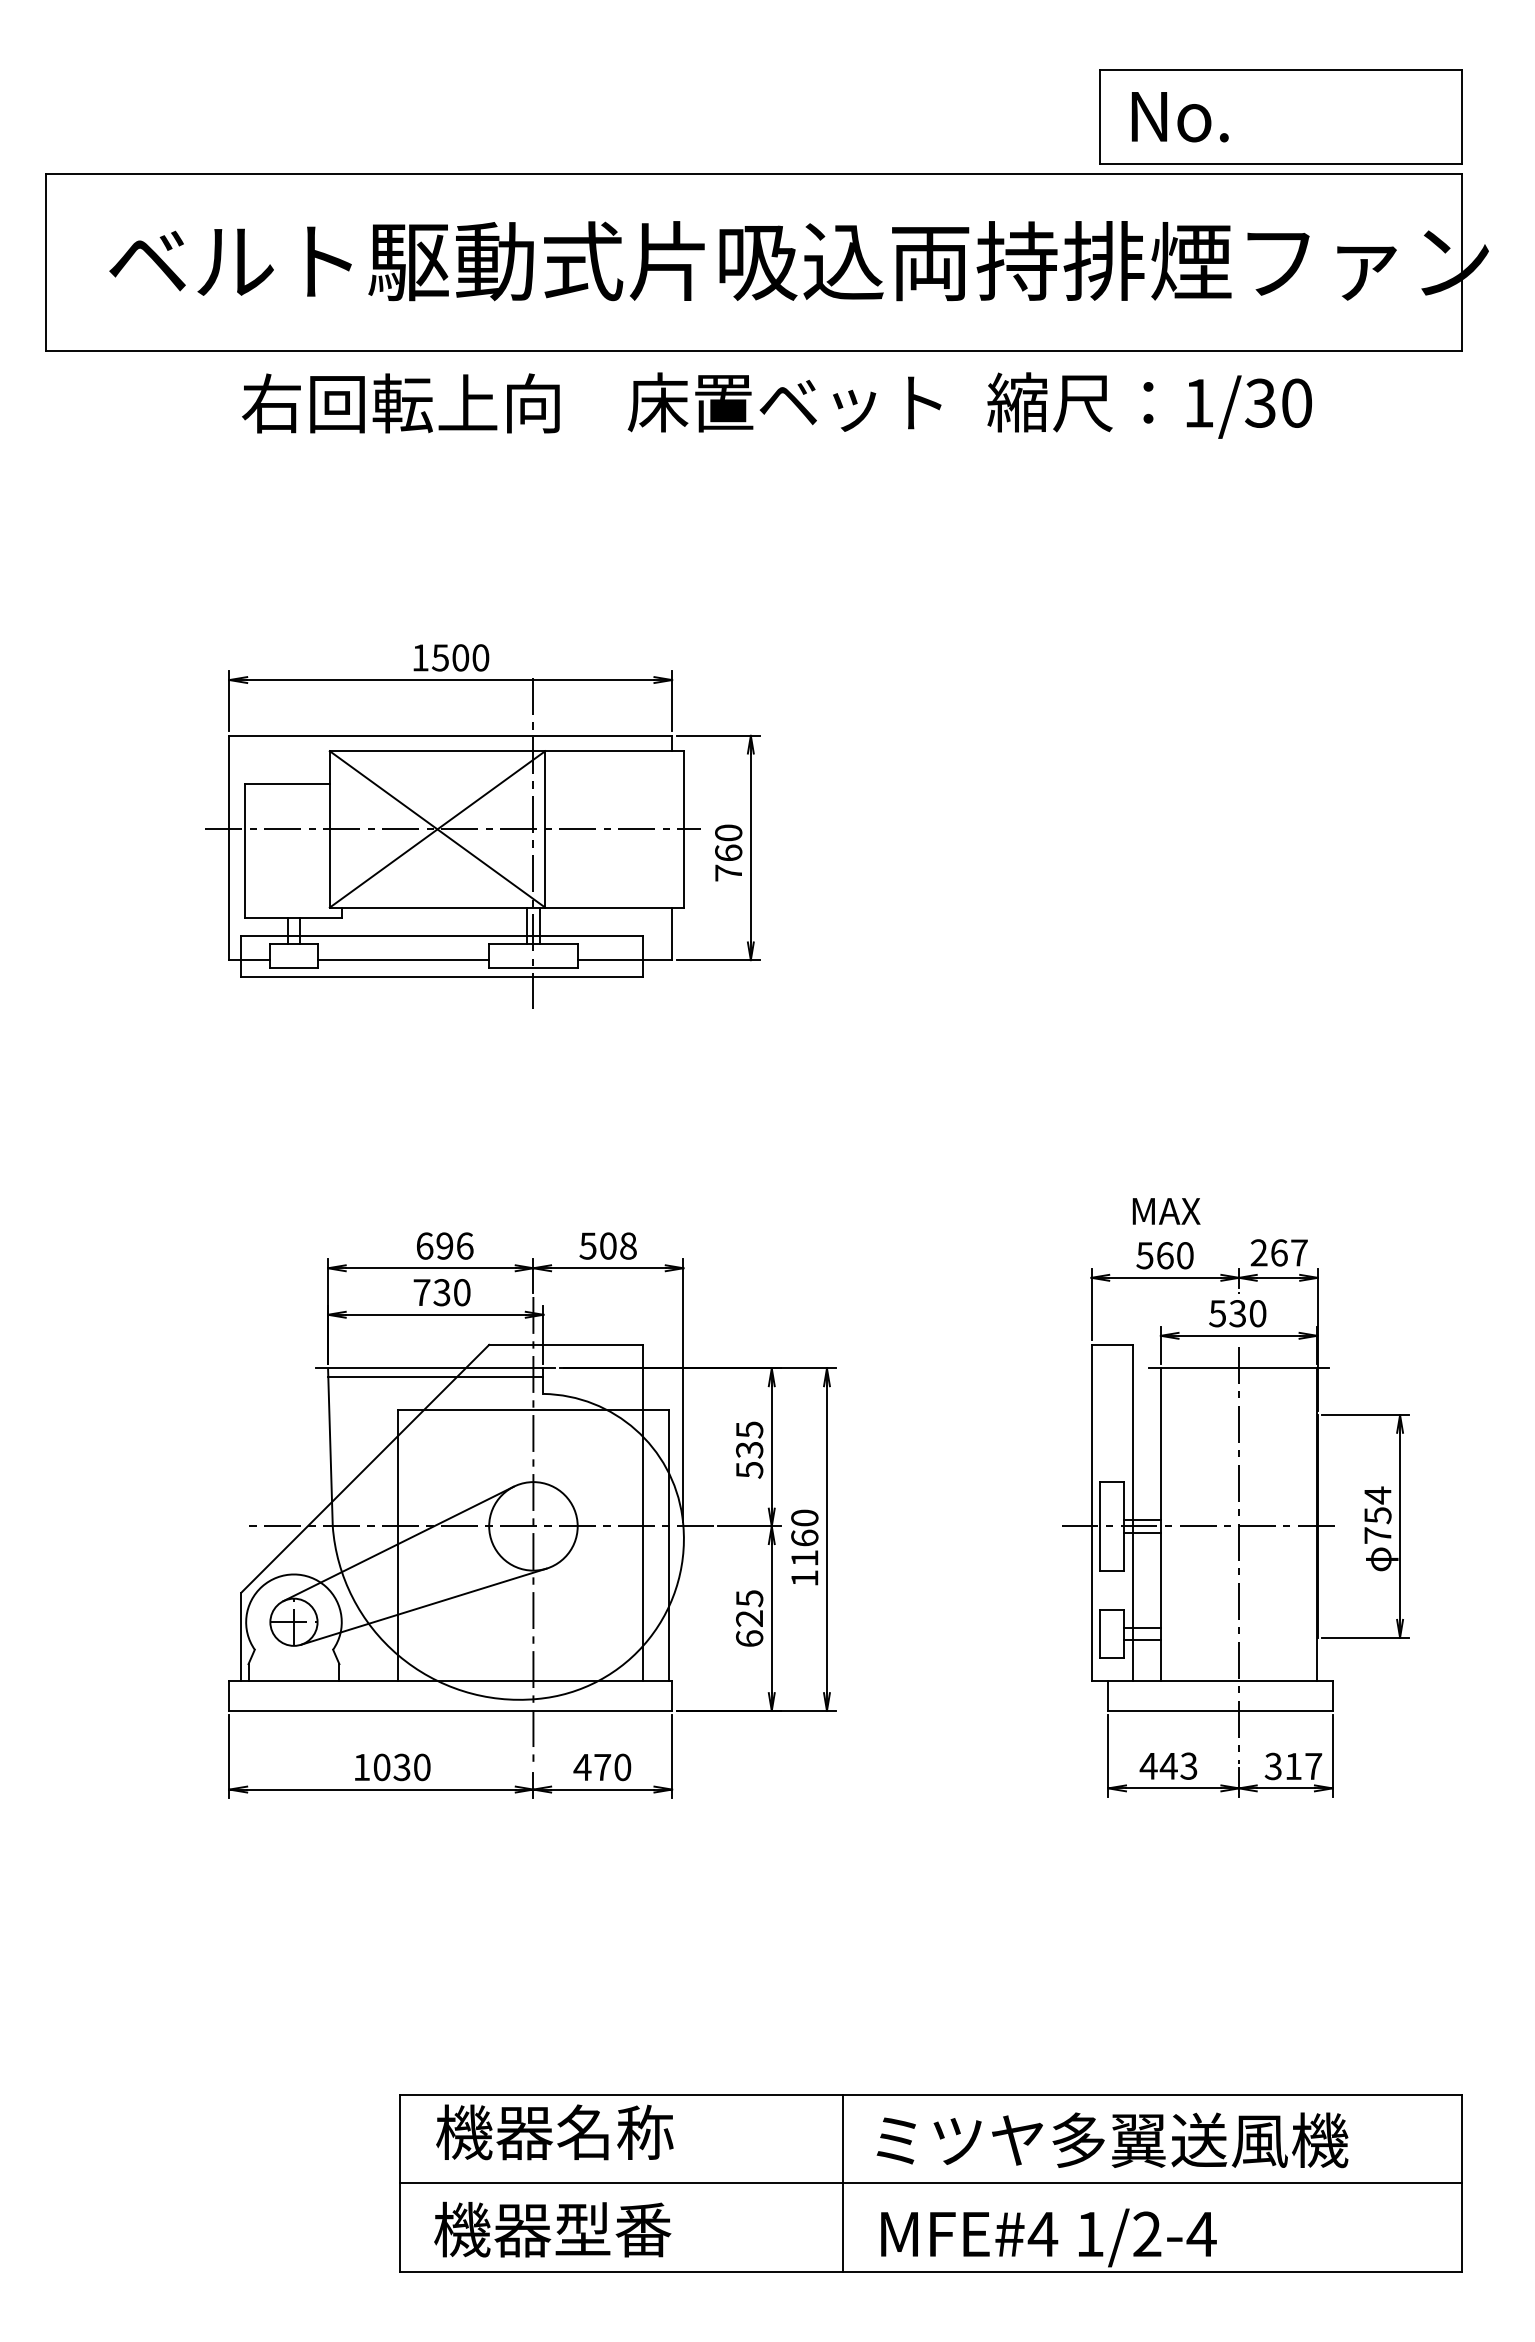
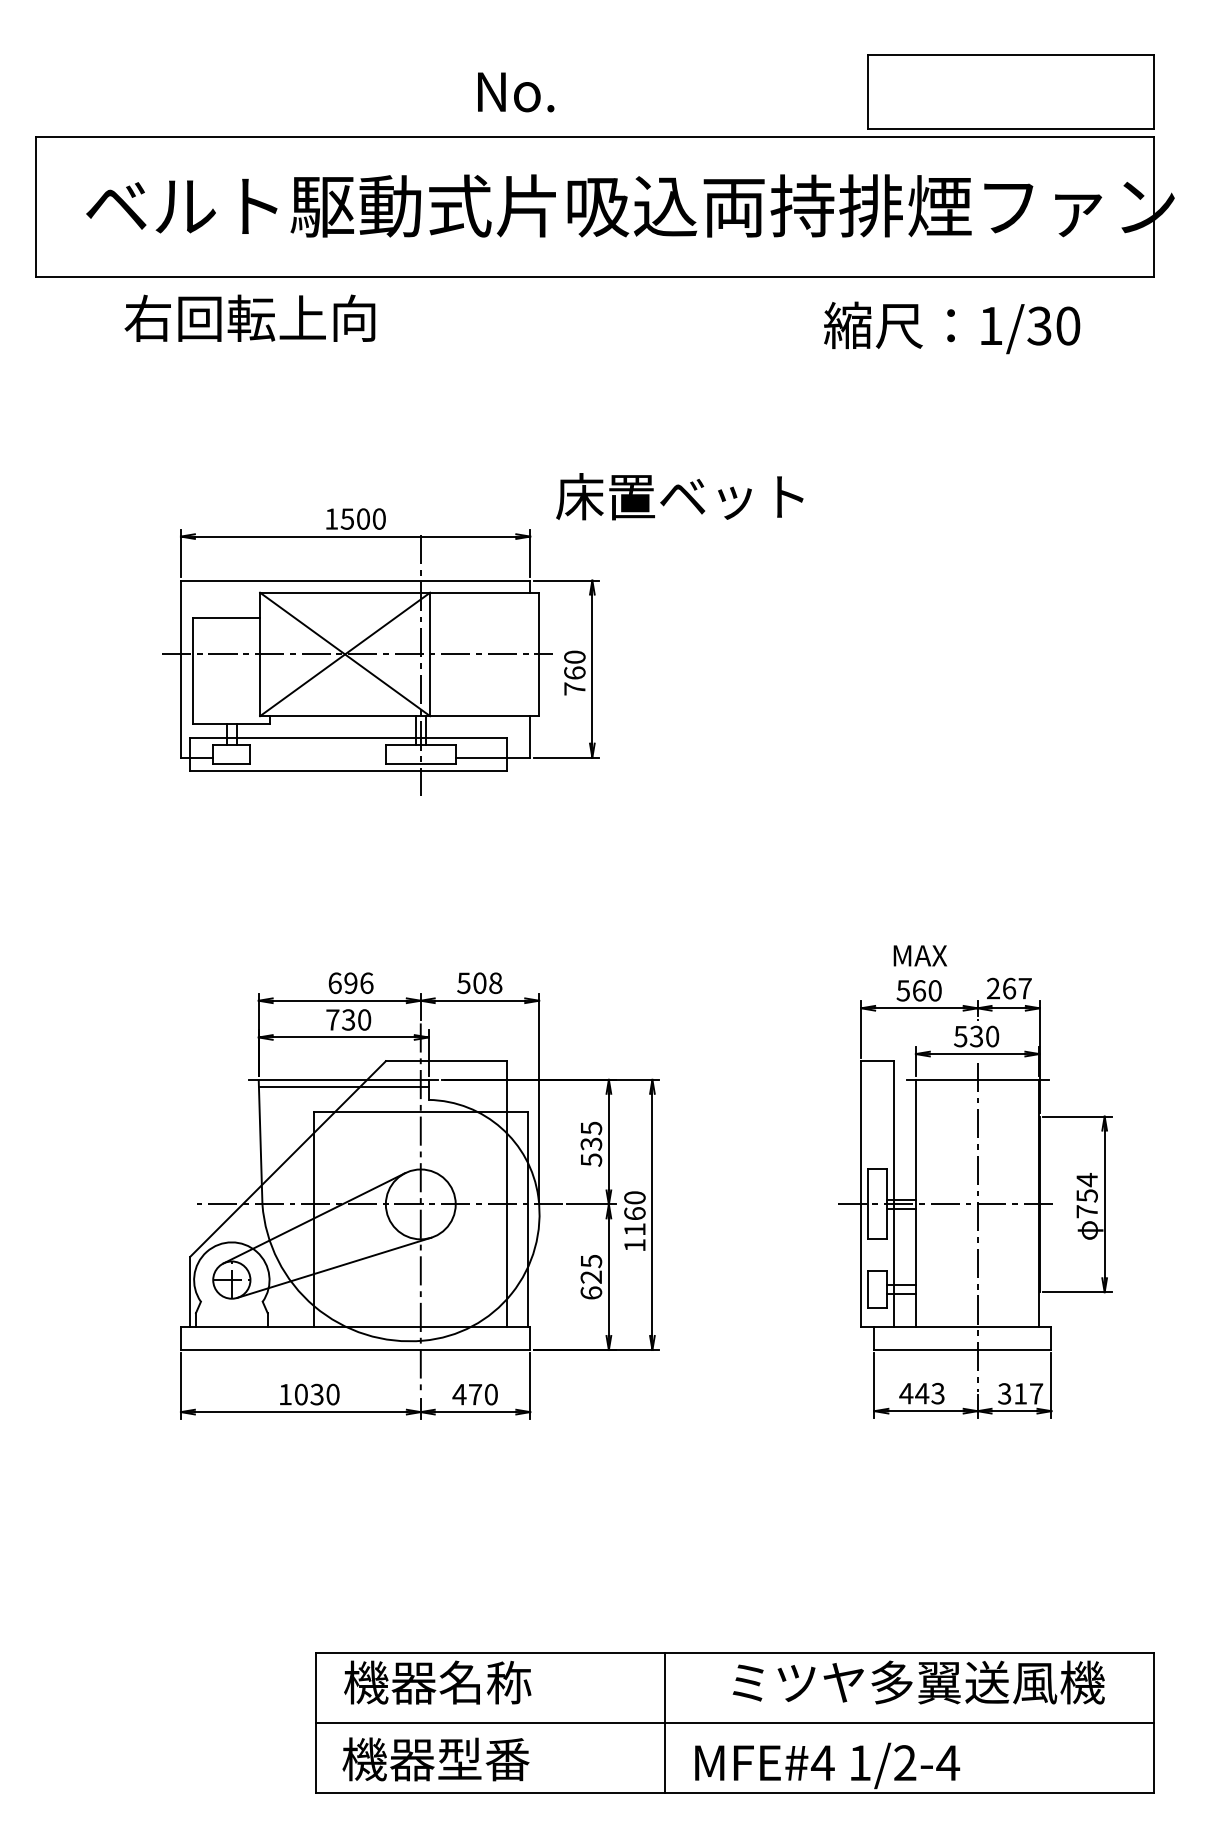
text: (1179, 117) -> (515, 92), moved
text: (784, 402) -> (679, 496), moved
text: (400, 403) -> (249, 318), moved
text: (1149, 405) -> (951, 327), moved
line: (403, 960) -> (318, 757), removed
text: (1112, 2140) -> (918, 1682), moved

